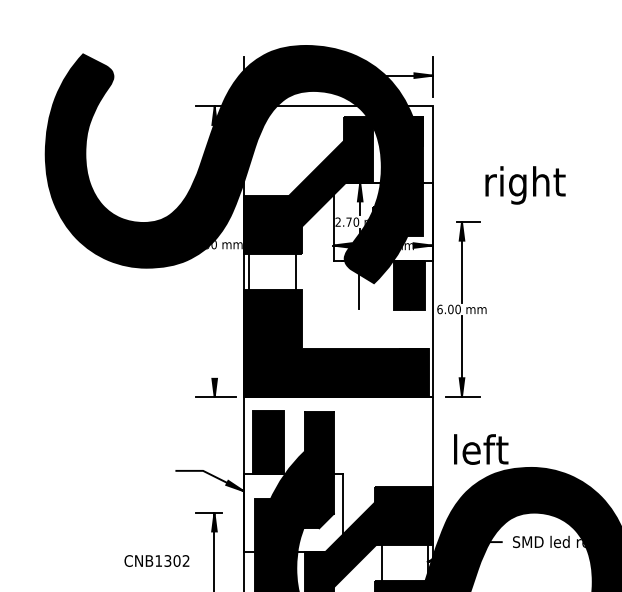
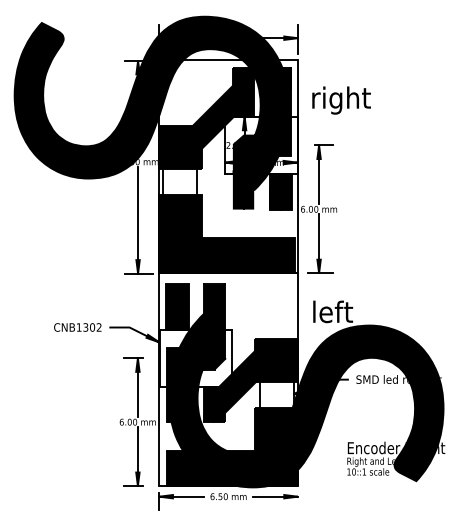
text: (525, 185) -> (341, 100), moved
fill: (358, 257) -> (243, 171), added
line: (215, 323) -> (138, 219), added
text: (156, 561) -> (77, 327), moved

